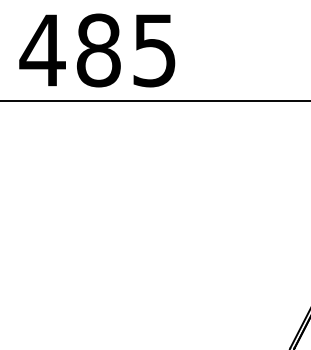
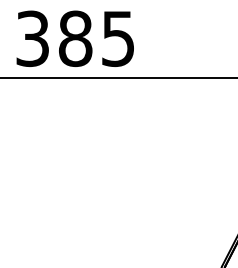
text: (42, 50) -> (32, 38), 485 -> 385

